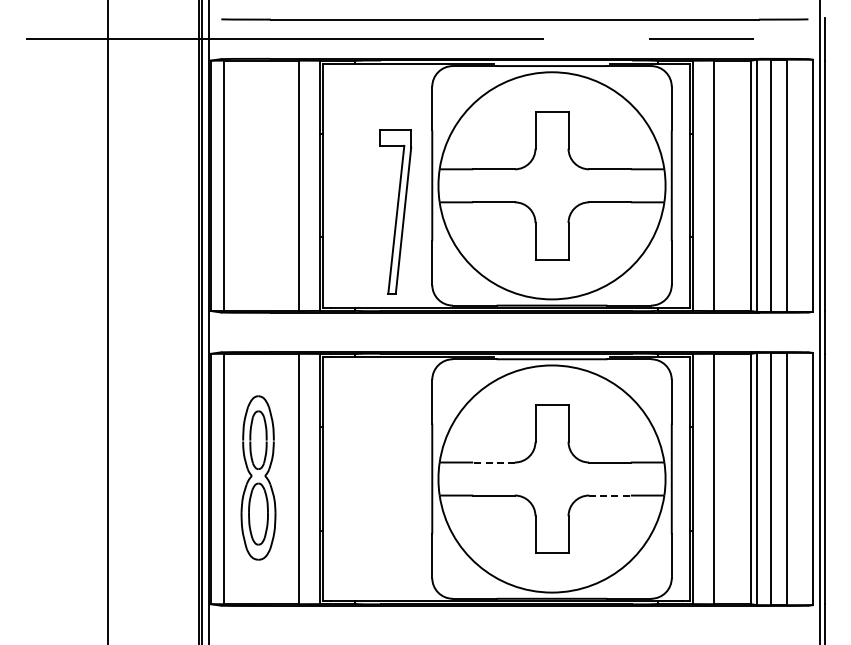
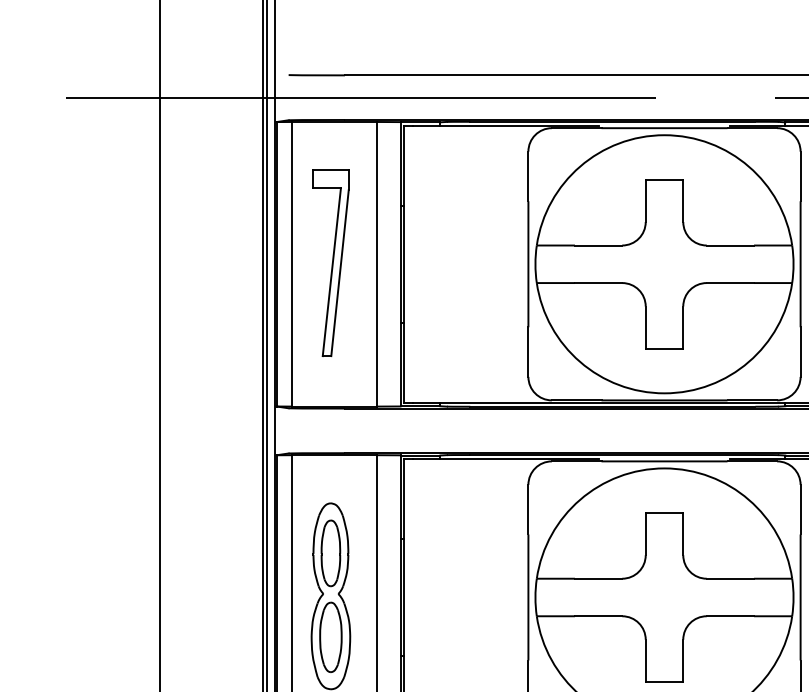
part: (395, 211) -> (330, 262), moved
line: (494, 462) -> (599, 578), dashed -> solid
line: (610, 495) -> (730, 616), dashed -> solid

